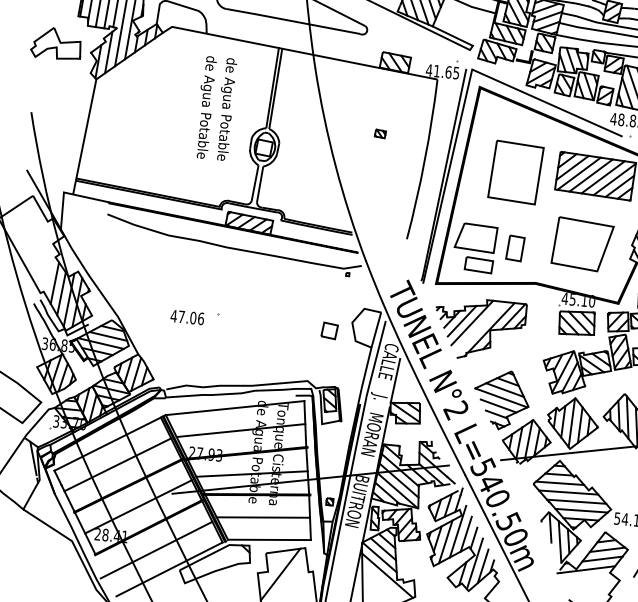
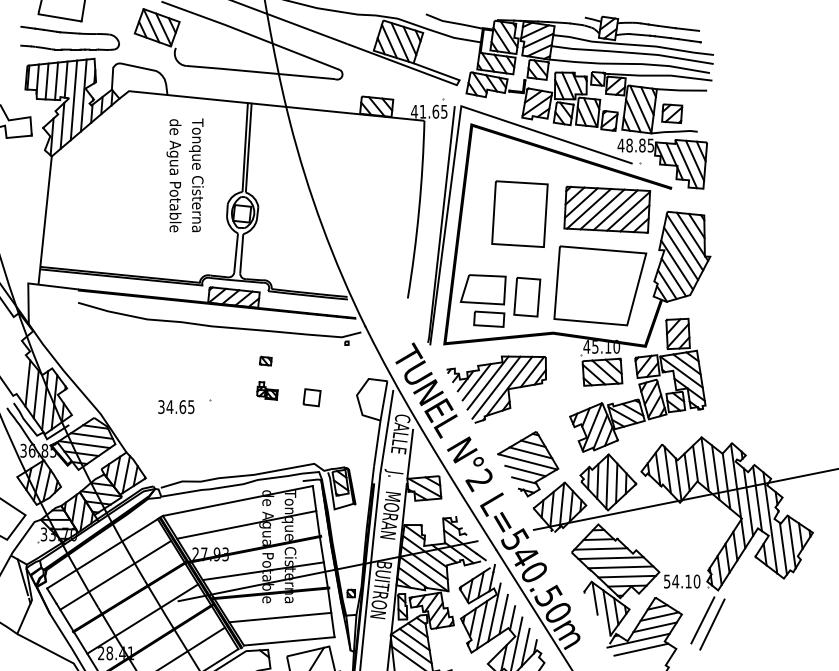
text: (225, 109) -> (196, 175), de Agua Potable -> Tonque Cisterna
part: (380, 133) -> (265, 360), moved
part: (582, 244) -> (600, 285), size x1.43
part: (515, 247) -> (527, 296), size x1.43
part: (271, 310) -> (267, 390), added
text: (186, 317) -> (175, 407), 47.06 -> 34.65
line: (479, 327) -> (496, 387), added
part: (329, 330) -> (311, 397), moved
line: (588, 578) -> (641, 649), added

